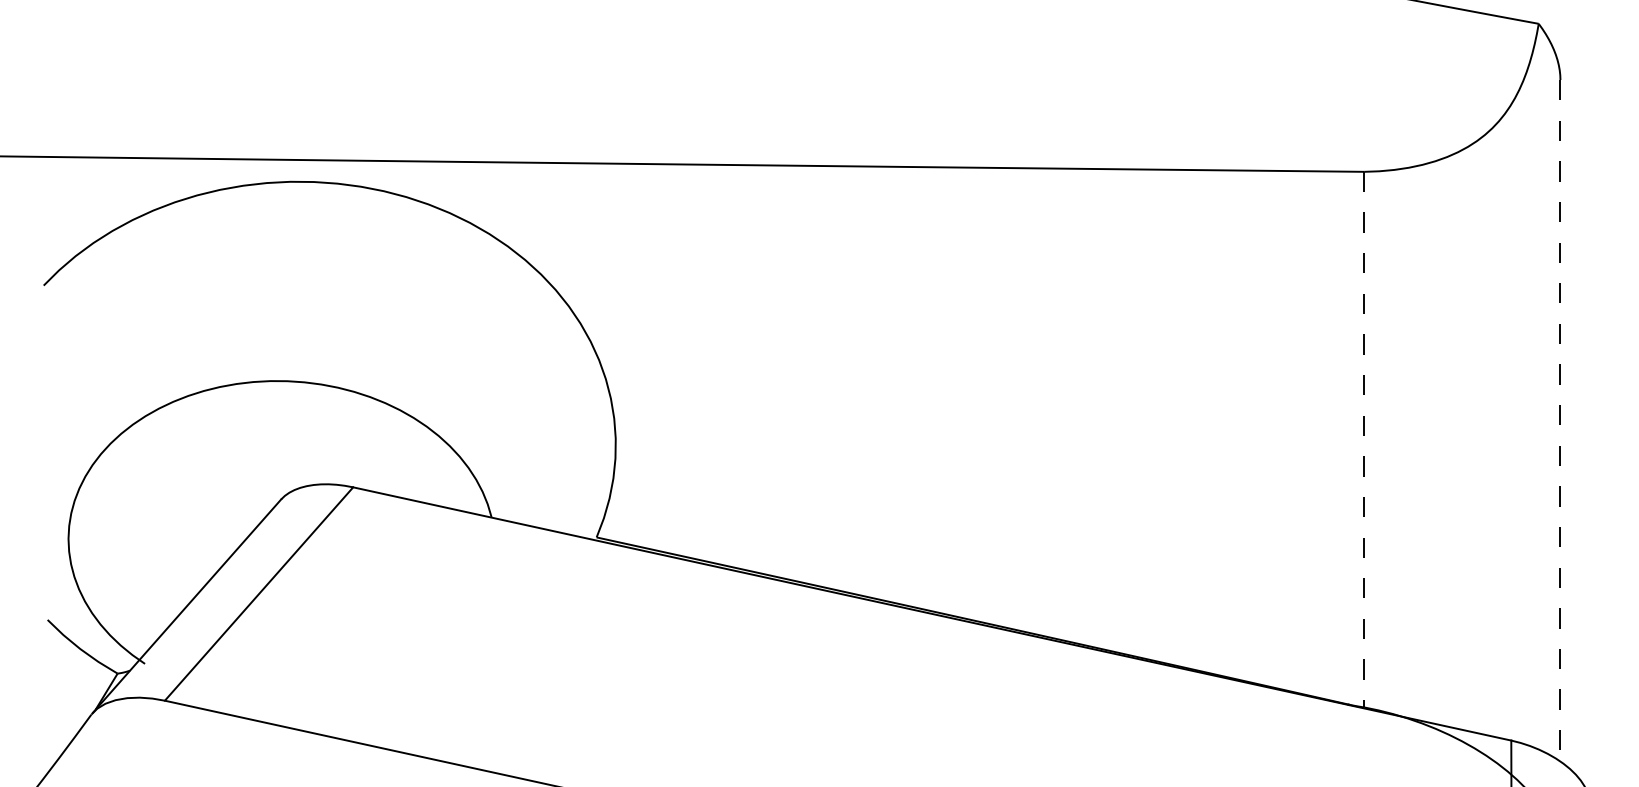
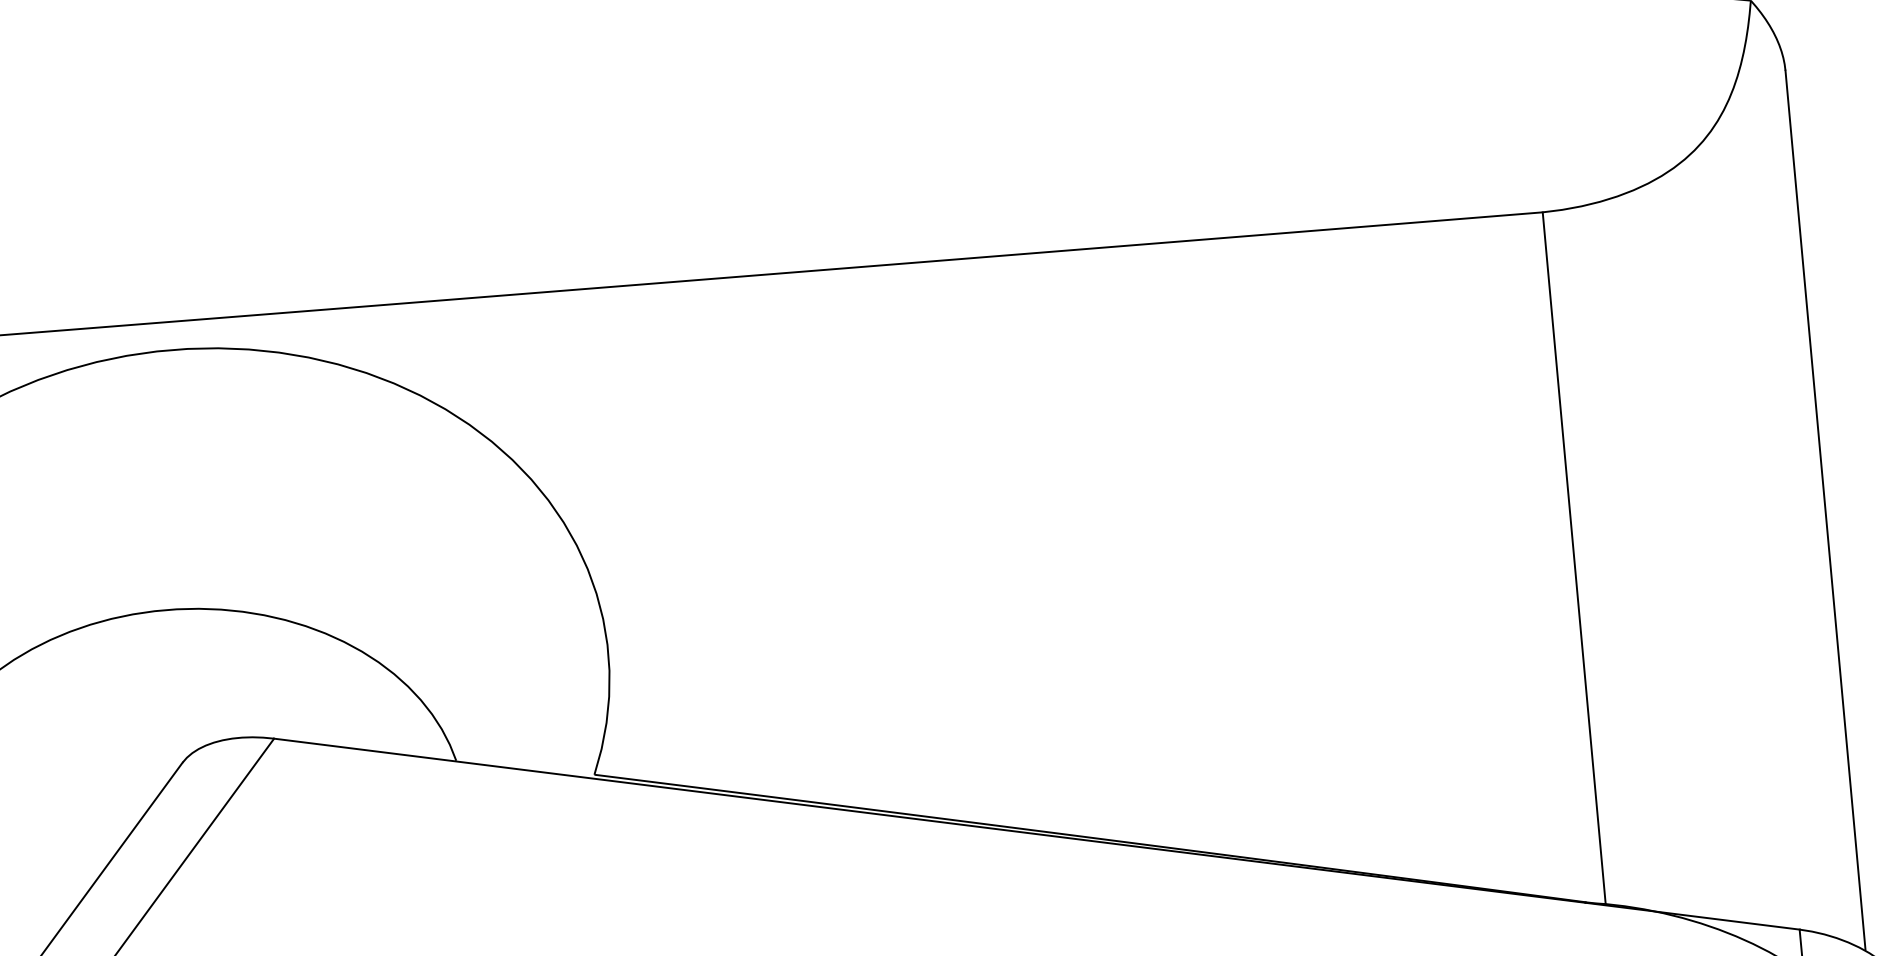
line: (1560, 420) -> (1825, 510), dashed -> solid
line: (1364, 439) -> (1574, 558), dashed -> solid

